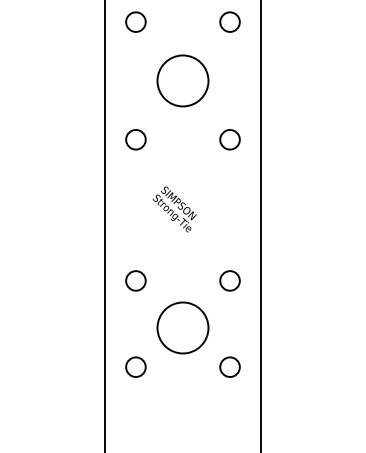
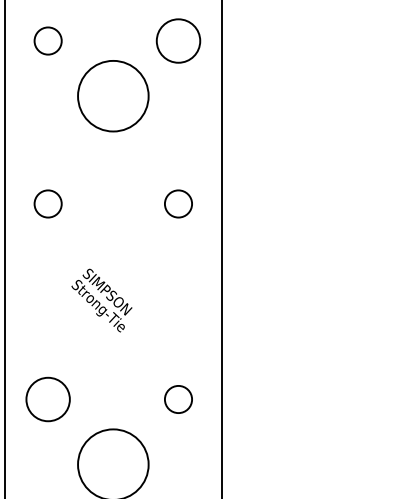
circle: (229, 21) -> (177, 40), size x1.6
circle: (182, 80) -> (112, 95), moved
circle: (135, 280) -> (47, 398), size x1.6

